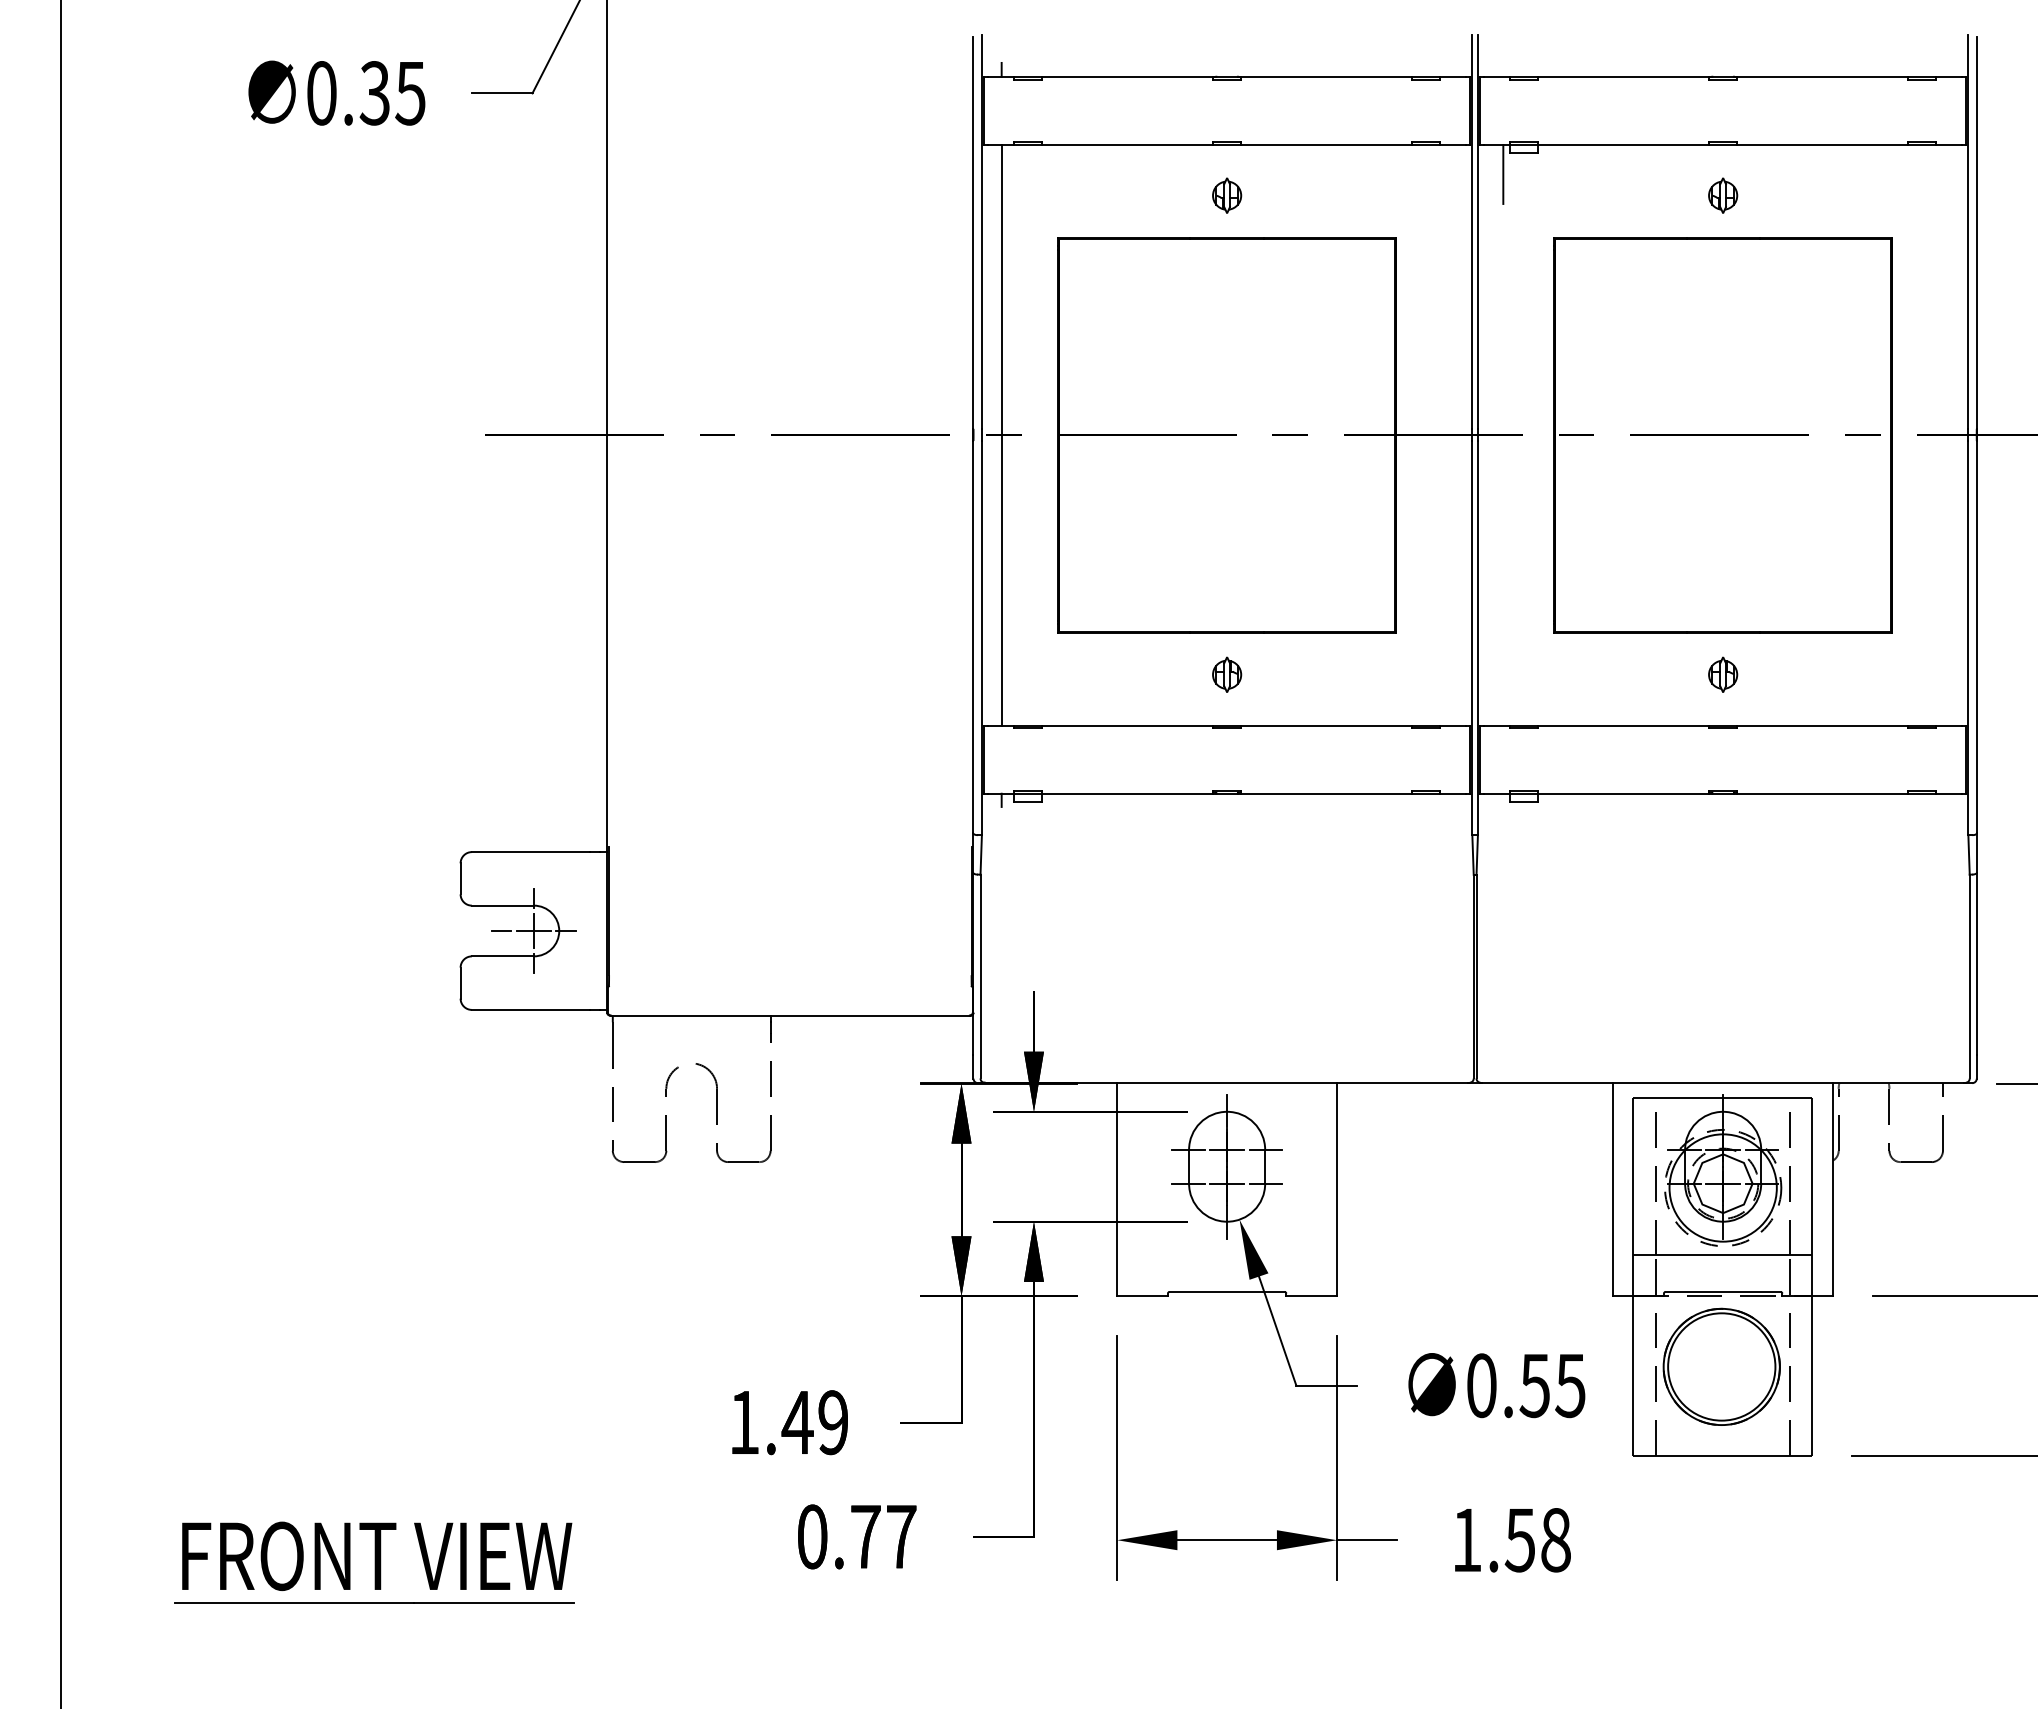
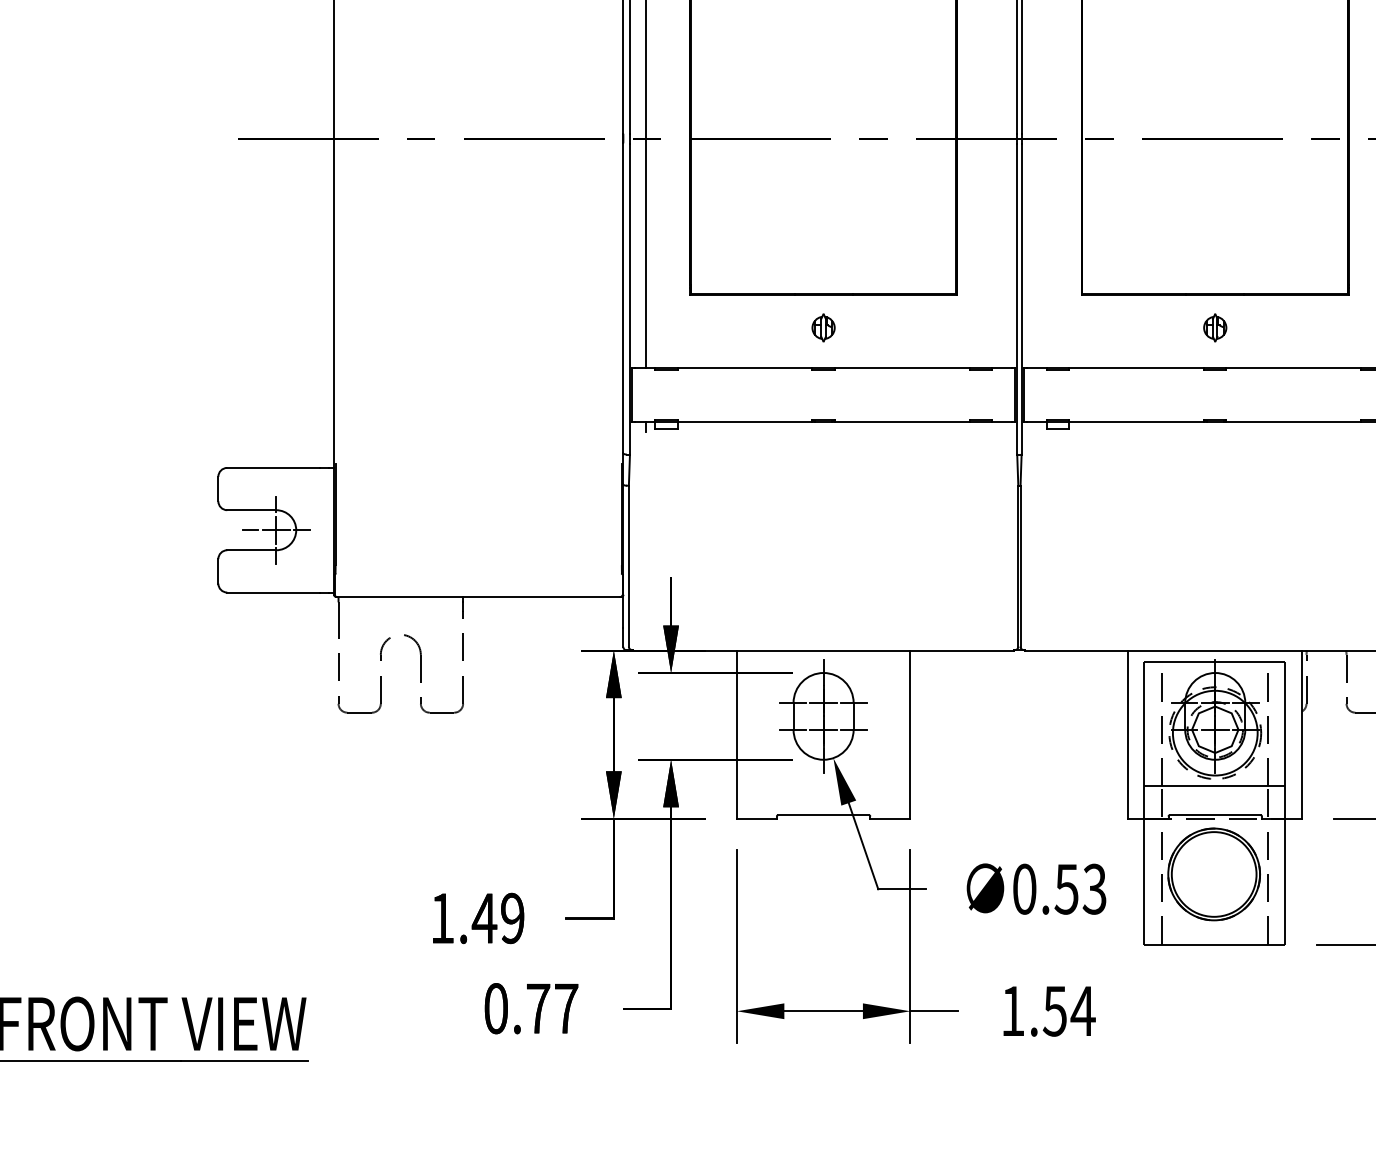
text: (1570, 1385) -> (1094, 889), 0.55 -> 0.53
text: (1555, 1540) -> (1082, 1011), 1.58 -> 1.54

